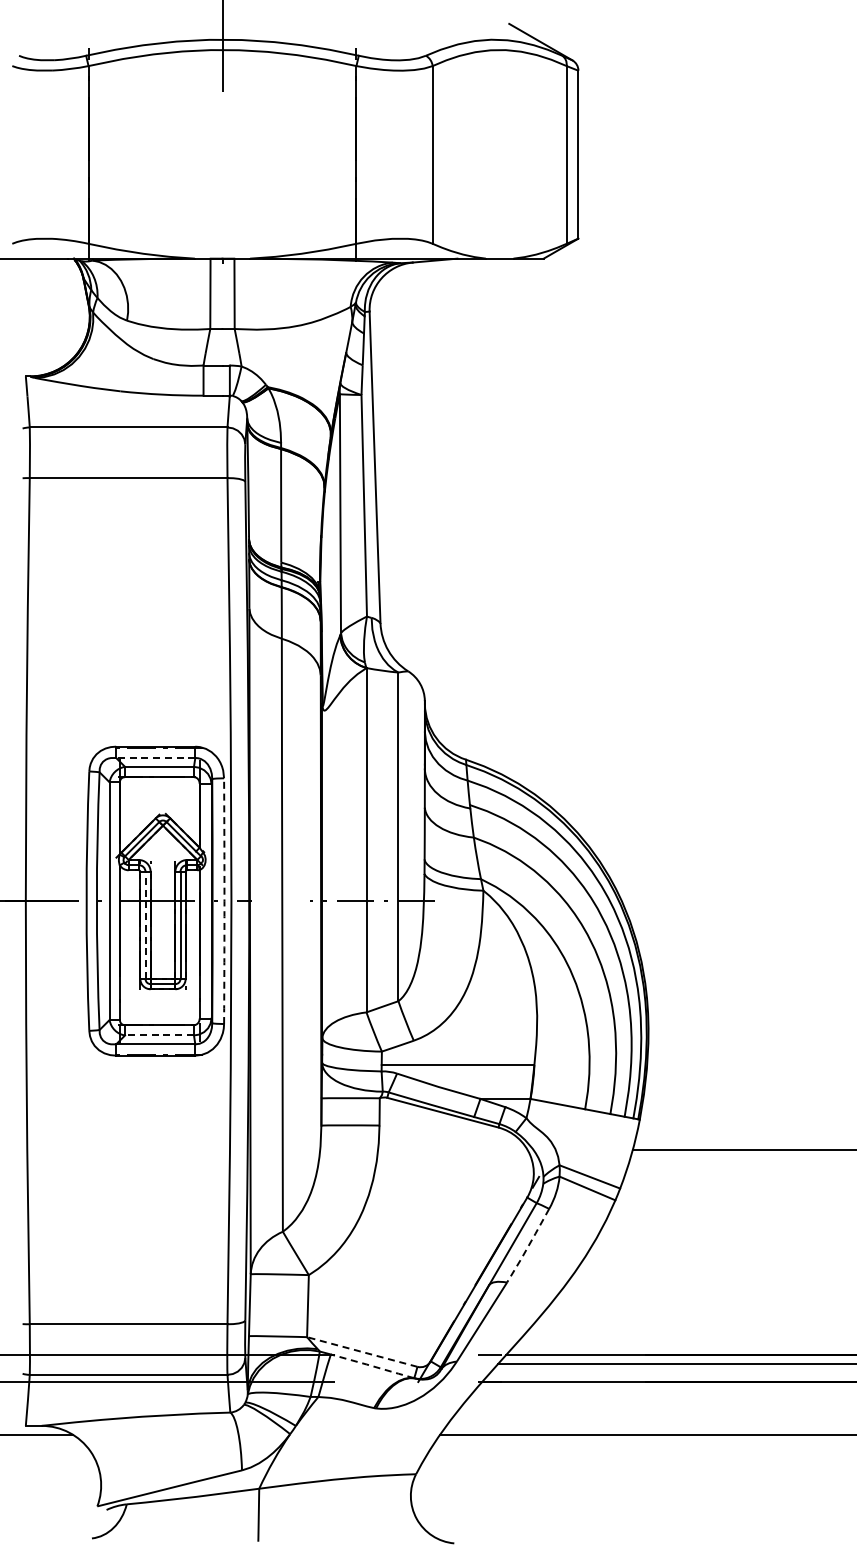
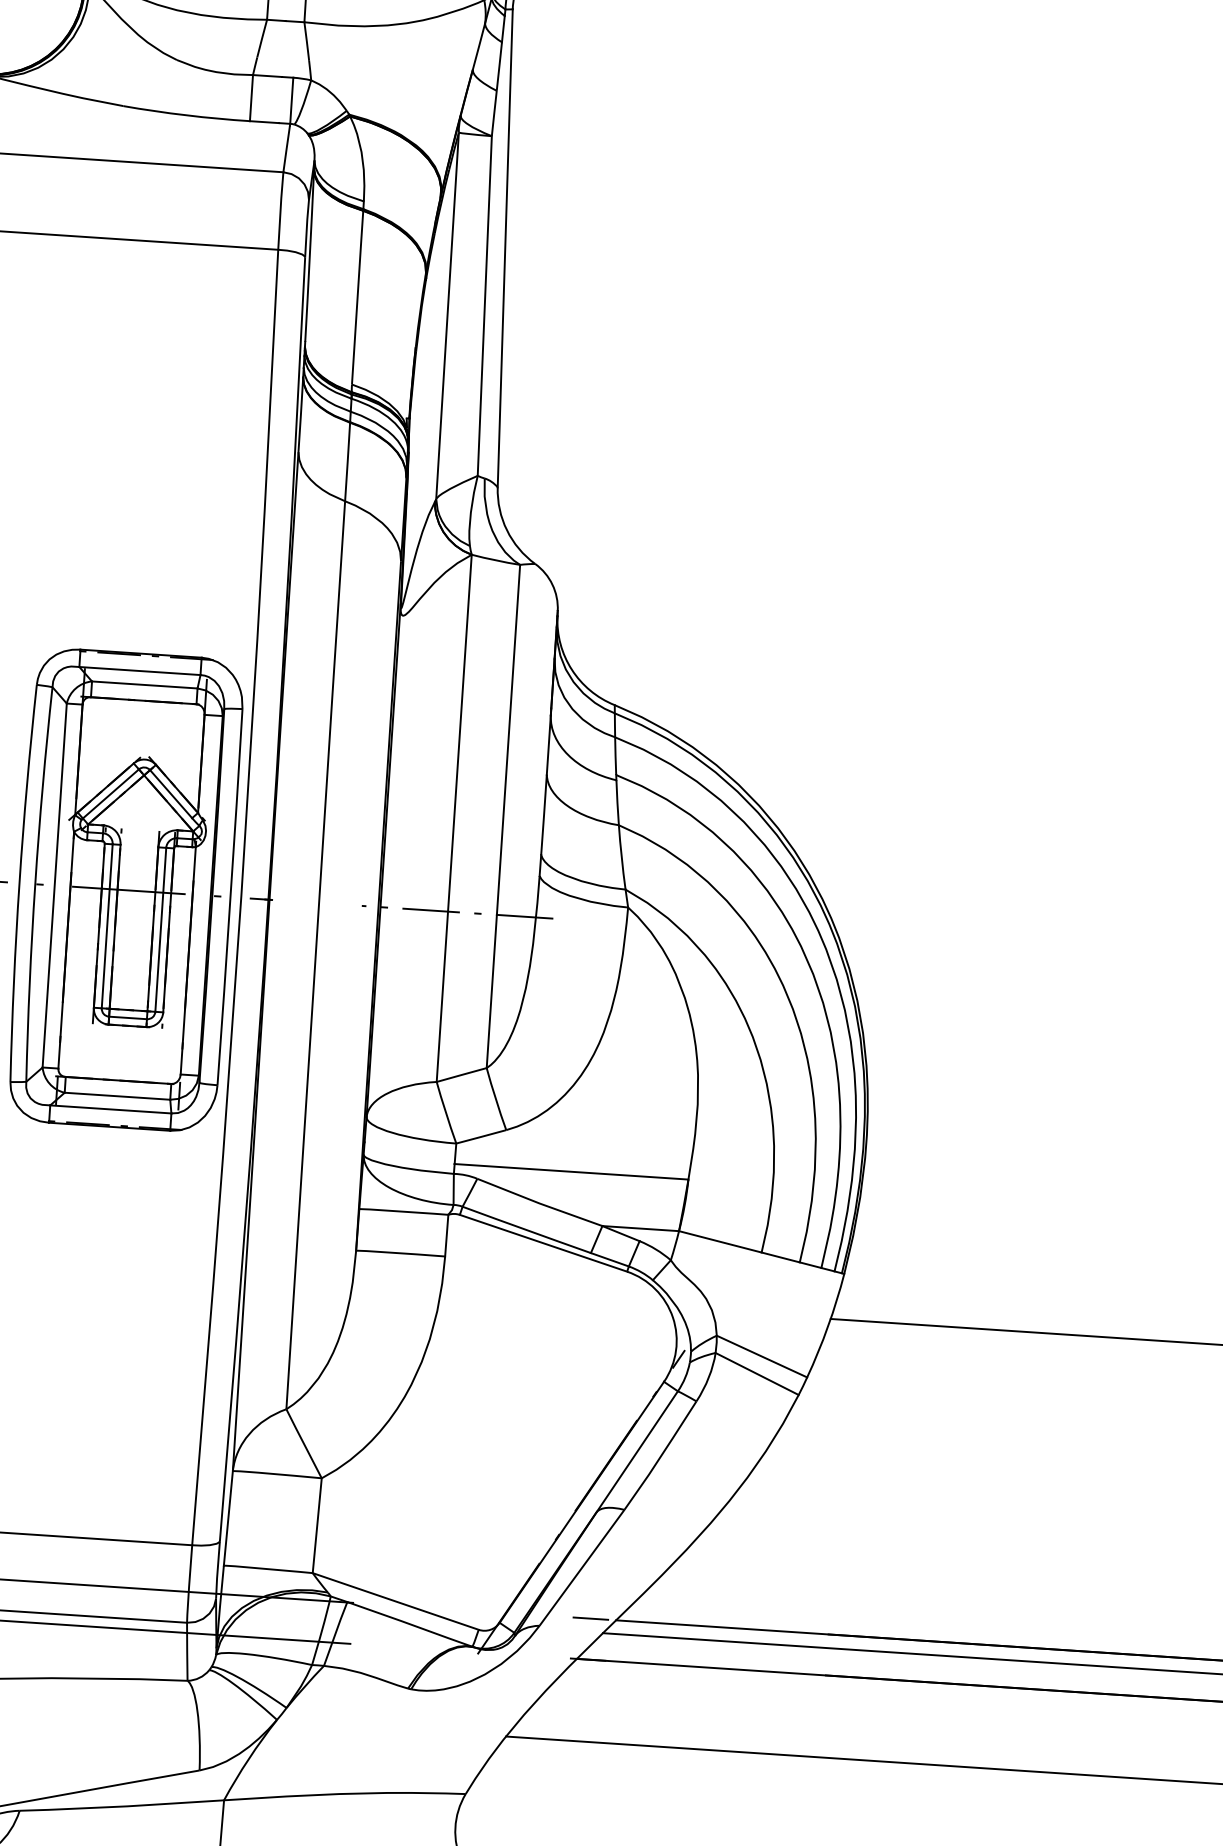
line: (155, 758) -> (139, 671), dashed -> solid
arc: (224, 901) -> (230, 897), dashed -> solid
line: (145, 925) -> (107, 926), dashed -> solid
line: (159, 1035) -> (117, 1096), dashed -> solid
line: (528, 1245) -> (661, 1455), dashed -> solid
line: (361, 1351) -> (394, 1600), dashed -> solid
line: (372, 1366) -> (409, 1624), dashed -> solid

